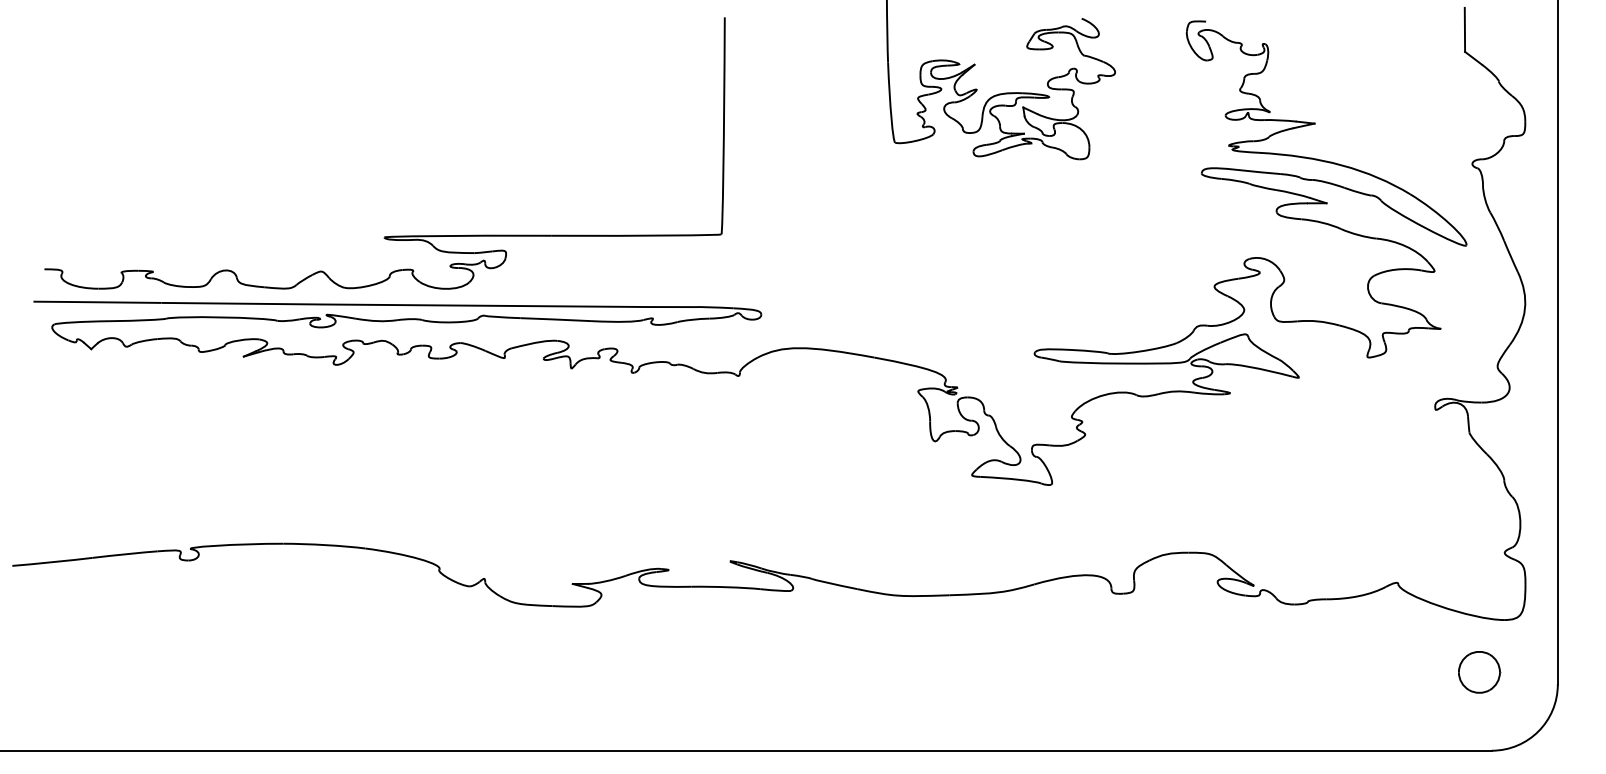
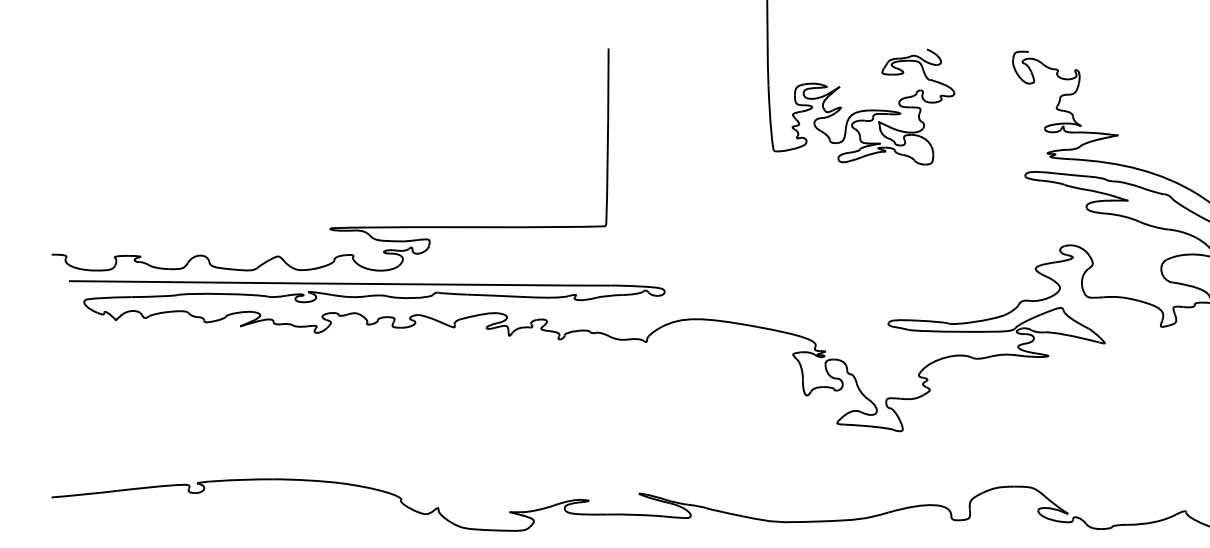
part: (392, 235) -> (336, 226), moved

